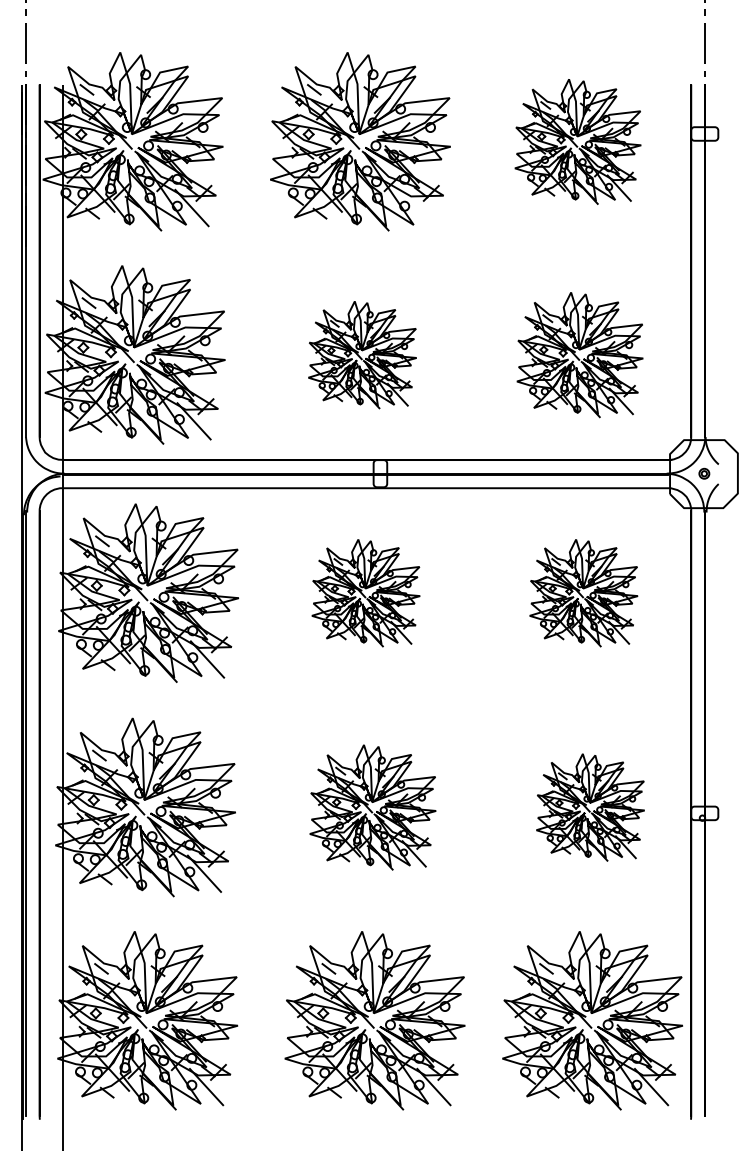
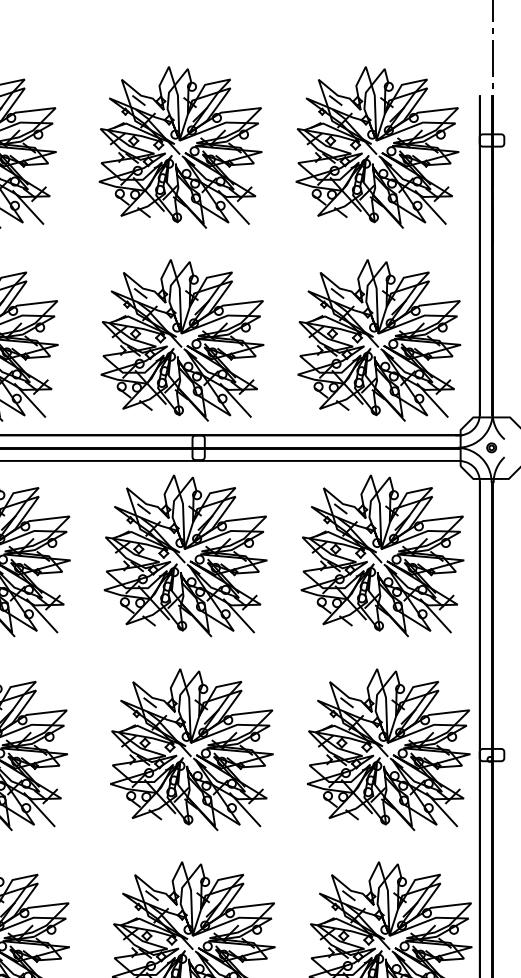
part: (577, 141) -> (376, 147), size x1.43
line: (418, 207) -> (233, 206), added
part: (362, 354) -> (182, 339), size x1.67
part: (579, 354) -> (378, 339), size x1.43
part: (365, 592) -> (185, 555), size x1.67
part: (583, 592) -> (382, 555), size x1.67
part: (372, 807) -> (191, 749), size x1.43
part: (590, 807) -> (388, 749), size x1.67

